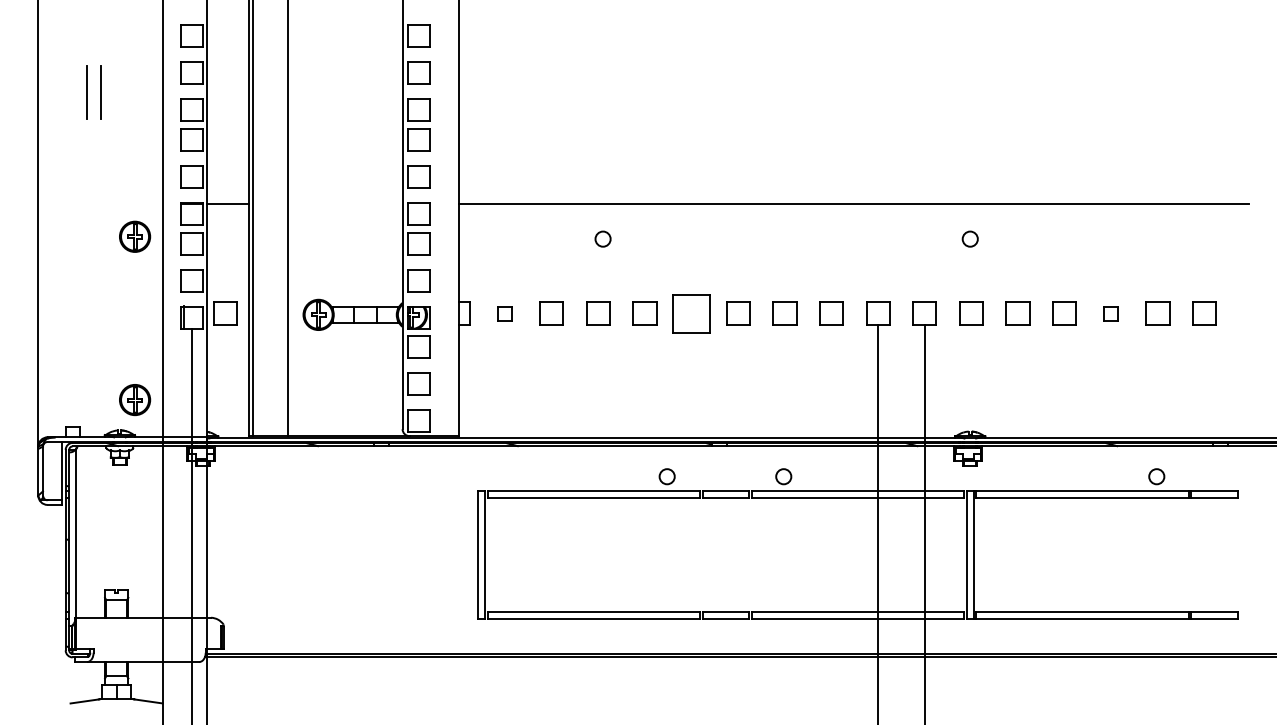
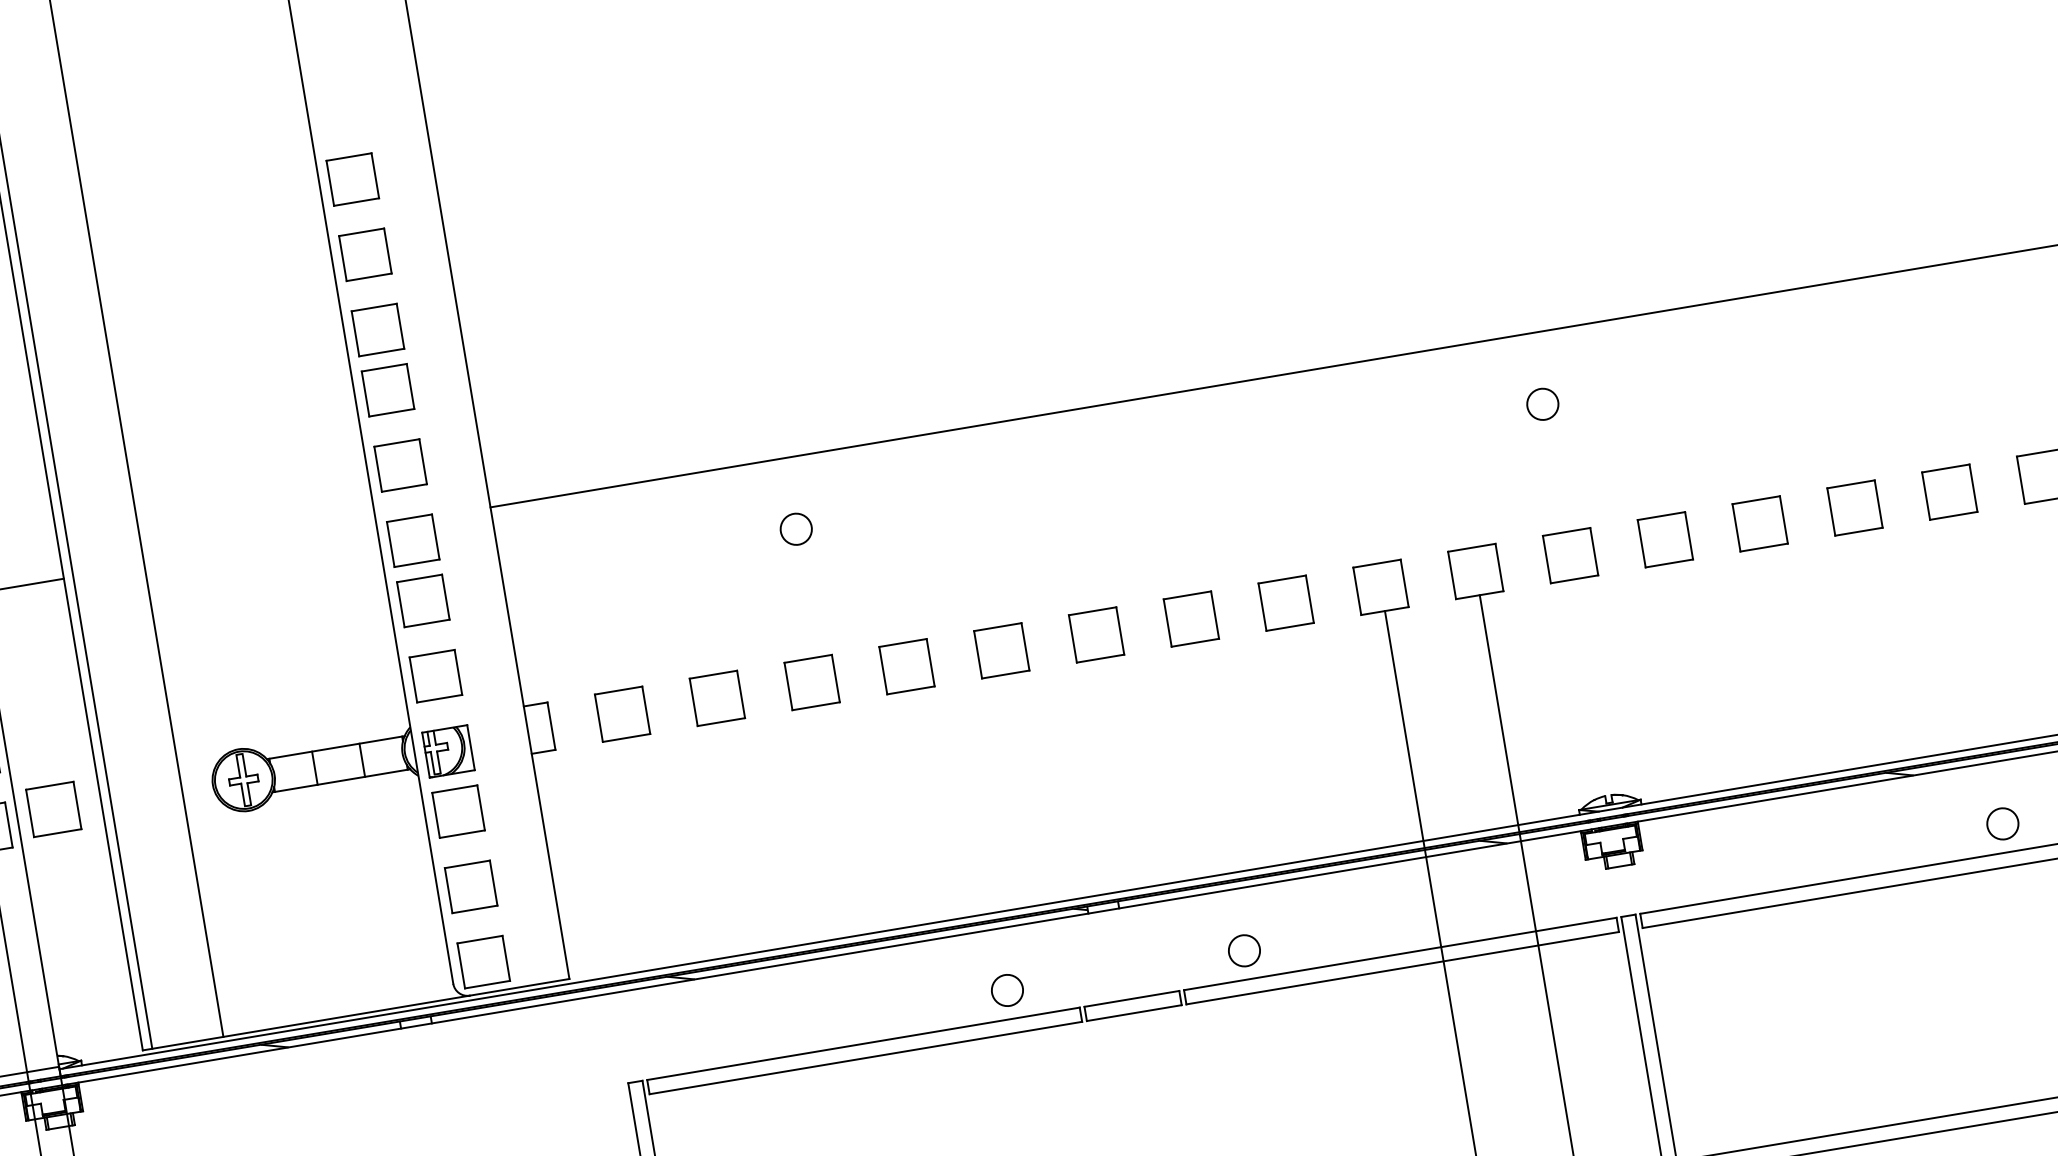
part: (505, 313) -> (623, 713), size x1.67
part: (691, 313) -> (1001, 650), size x0.62
part: (1111, 313) -> (1855, 507), size x1.67

